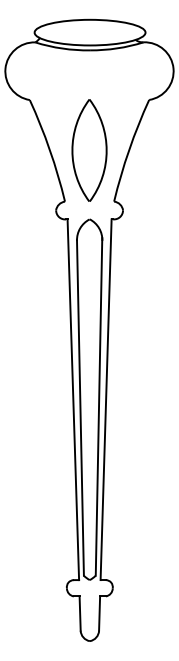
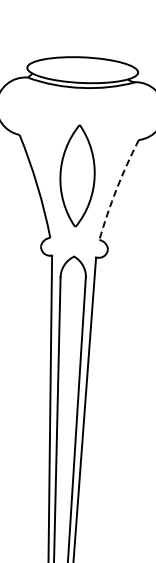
arc: (129, 149) -> (117, 188), solid -> dashed
part: (89, 150) -> (77, 175), moved

